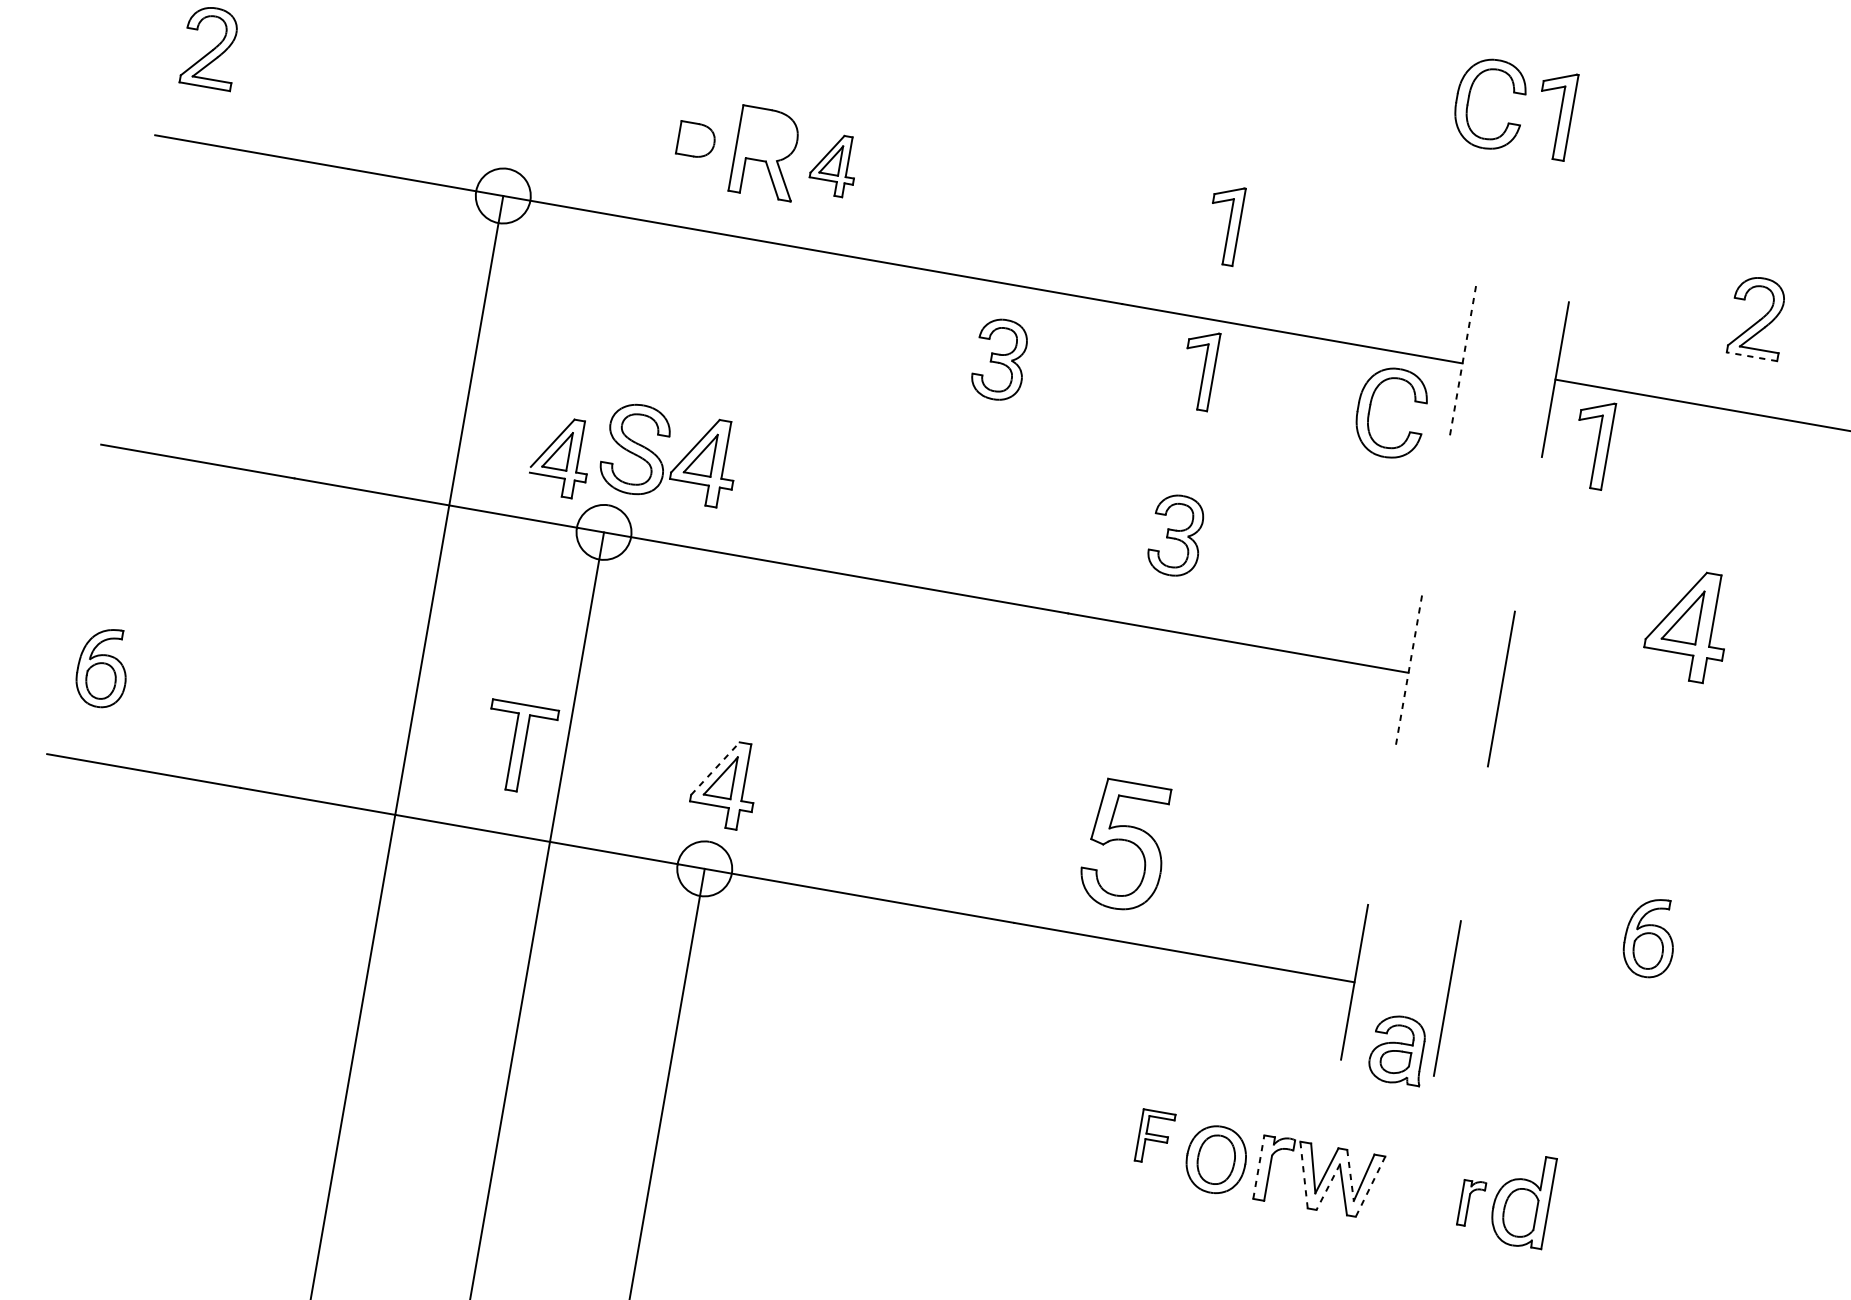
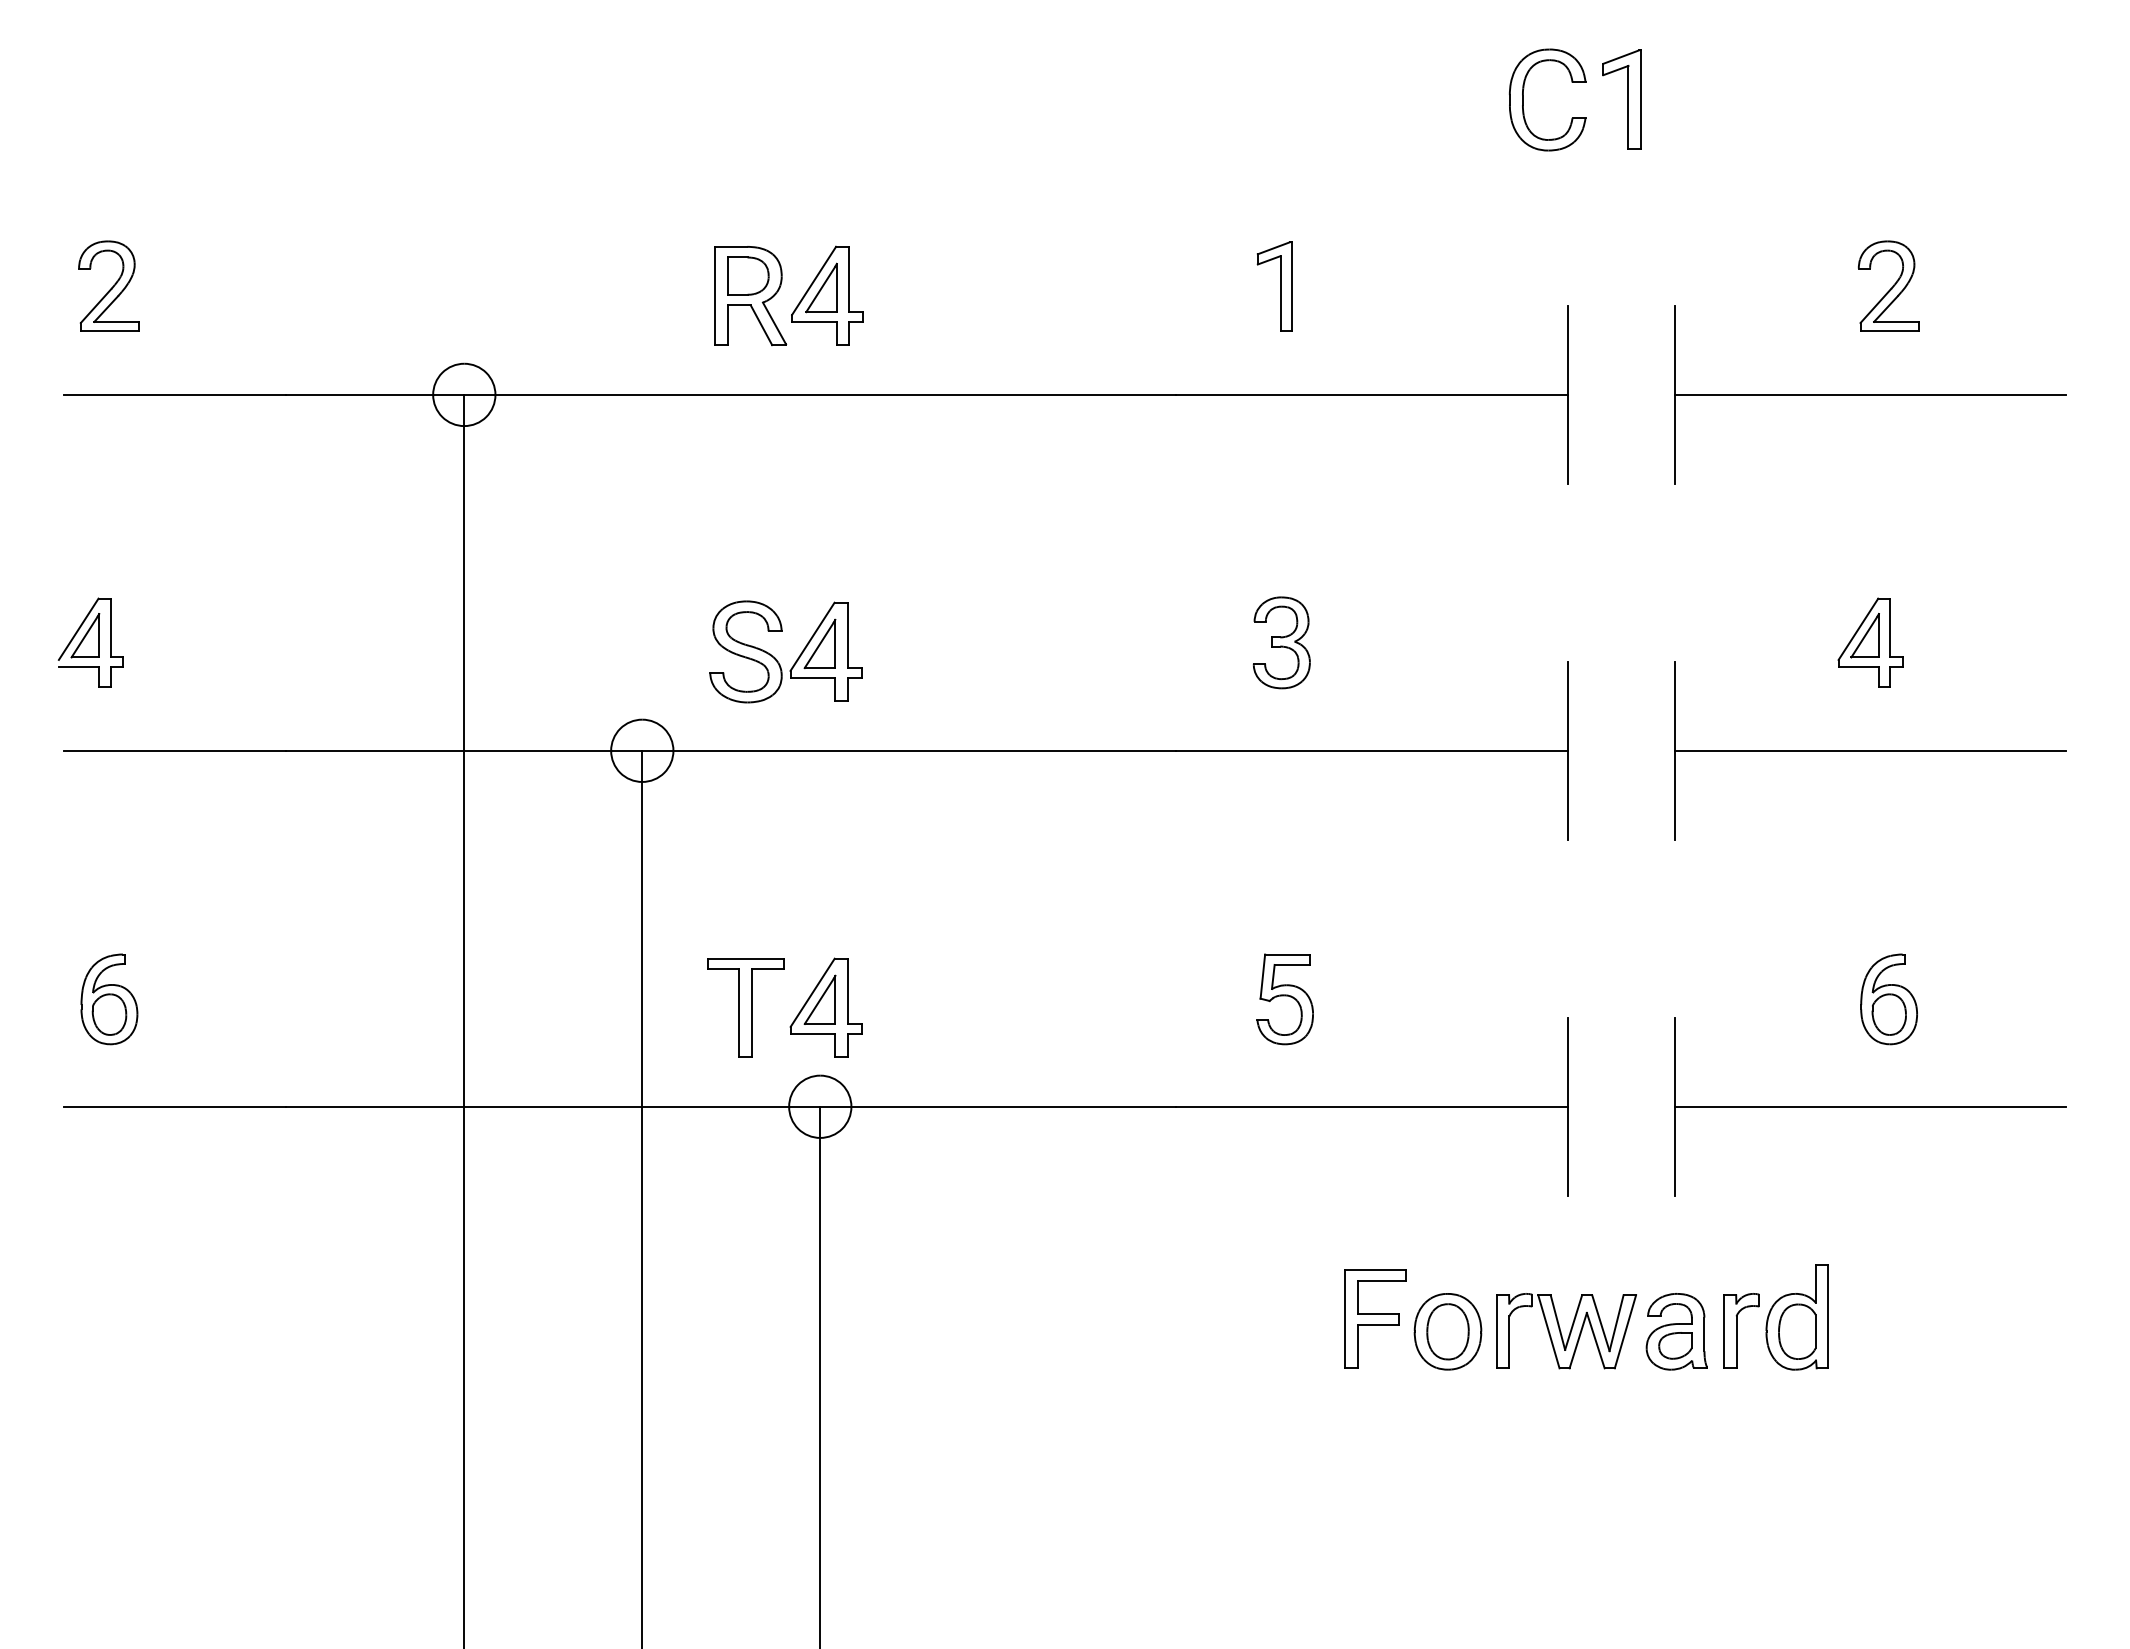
part: (696, 139) -> (748, 275), moved
part: (834, 164) -> (827, 295), size x1.43
line: (1751, 357) -> (1889, 331), dashed -> solid
part: (999, 359) -> (1050, 480), removed
line: (1462, 363) -> (1567, 394), dashed -> solid
part: (1198, 369) -> (1274, 453), removed
part: (1370, 408) -> (1473, 463), removed
part: (1591, 443) -> (1727, 459), removed
part: (561, 456) -> (90, 642), moved
part: (660, 459) -> (776, 658), moved
part: (1688, 624) -> (1870, 642), size x0.71
line: (1408, 672) -> (1567, 750), dashed -> solid
line: (1671, 718) -> (1870, 750), added
part: (518, 747) -> (745, 1007), moved
line: (715, 768) -> (812, 992), dashed -> solid
part: (1124, 846) -> (1284, 999), size x0.62
line: (1617, 1027) -> (1870, 1106), added
part: (1398, 1049) -> (1676, 1331), moved
part: (1155, 1137) -> (1375, 1318), size x1.67
line: (1258, 1166) -> (1496, 1331), dashed -> solid
line: (1303, 1174) -> (1548, 1331), dashed -> solid
line: (1351, 1175) -> (1601, 1323), dashed -> solid
line: (1328, 1187) -> (1578, 1340), dashed -> solid
line: (1370, 1187) -> (1625, 1332), dashed -> solid
part: (1471, 1203) -> (1741, 1330), size x1.43

